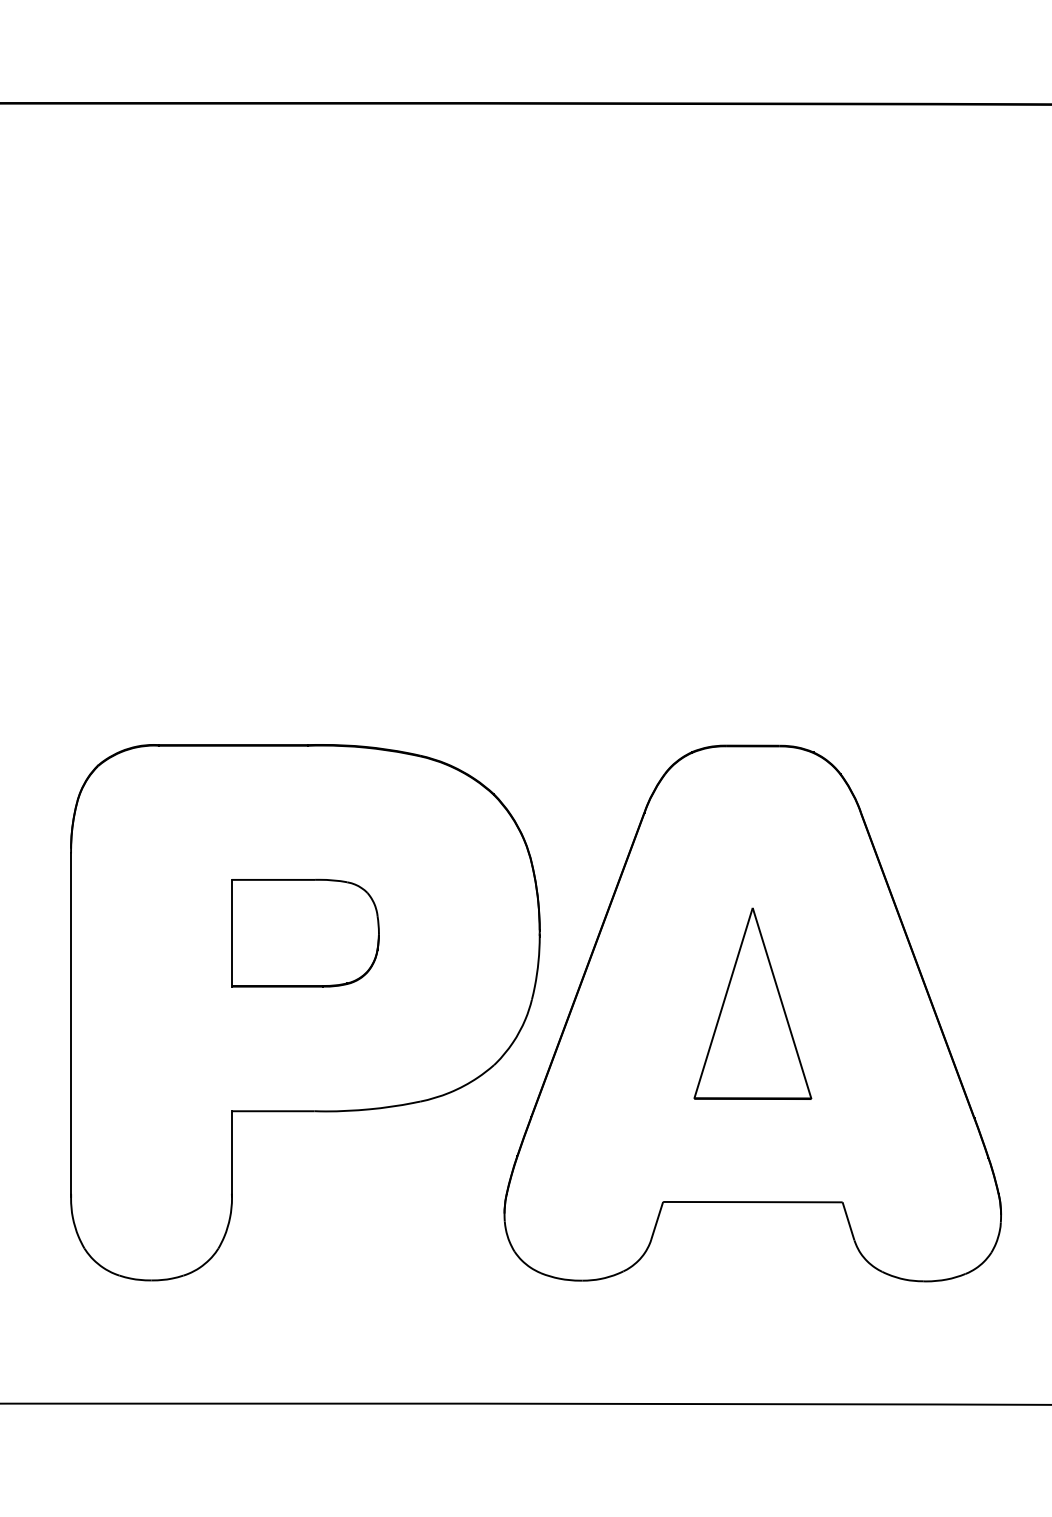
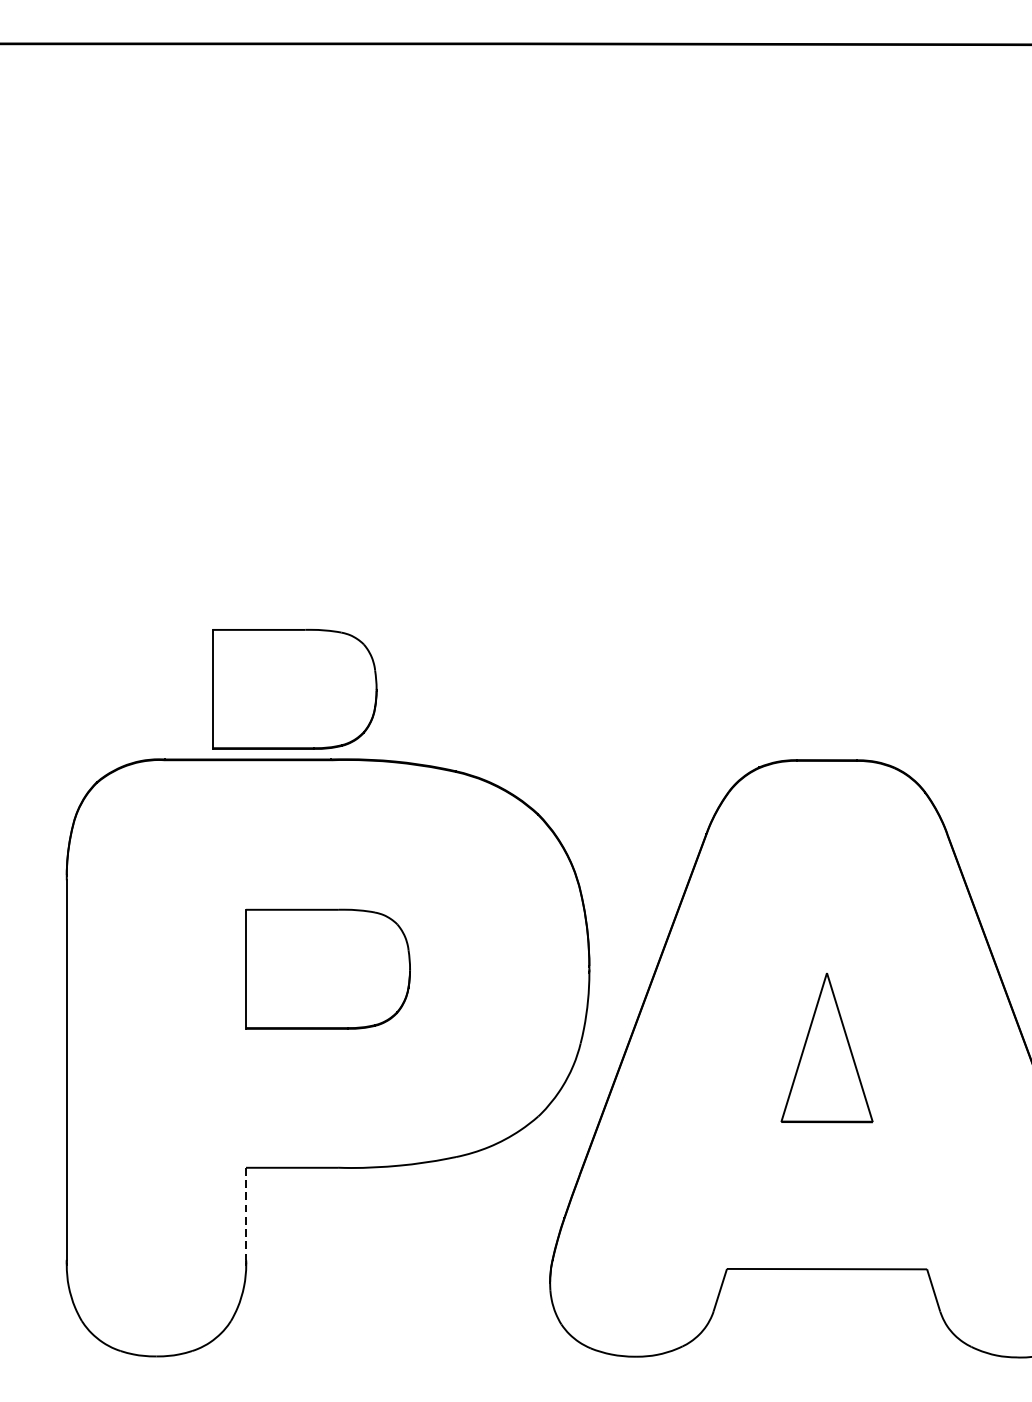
part: (275, 681) -> (294, 688), added
part: (752, 1003) -> (826, 1047), size x0.7
line: (231, 1152) -> (245, 1213), solid -> dashed

